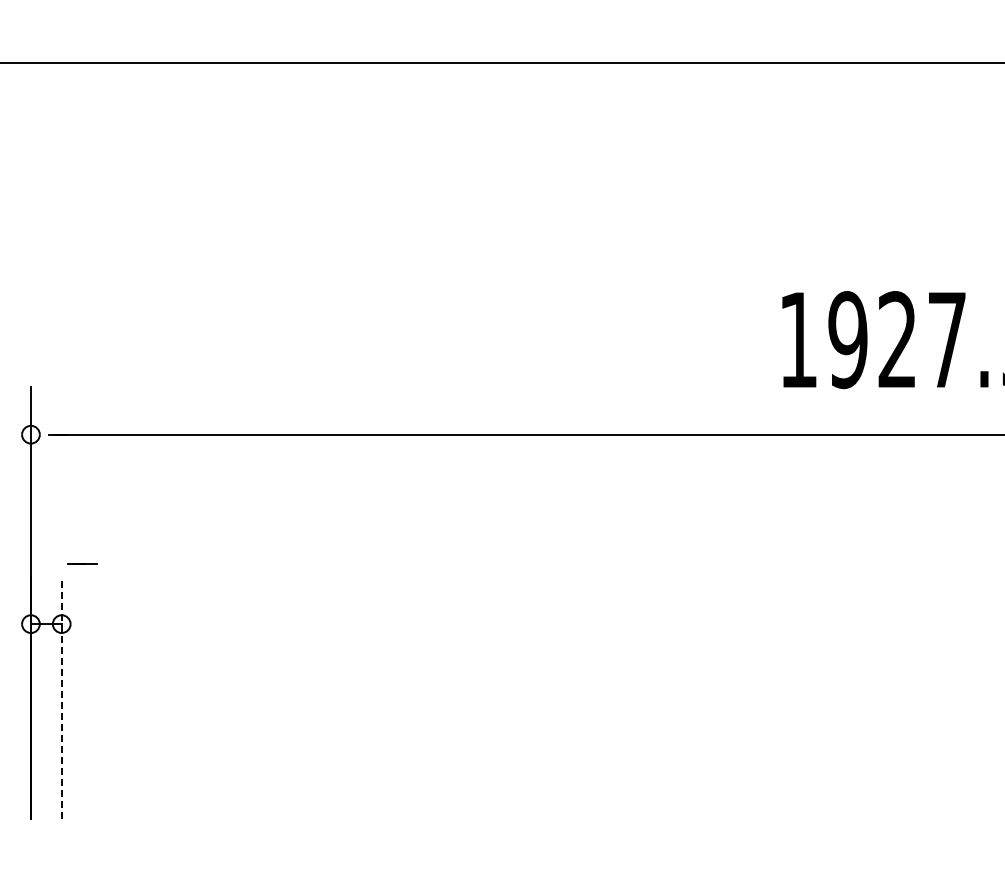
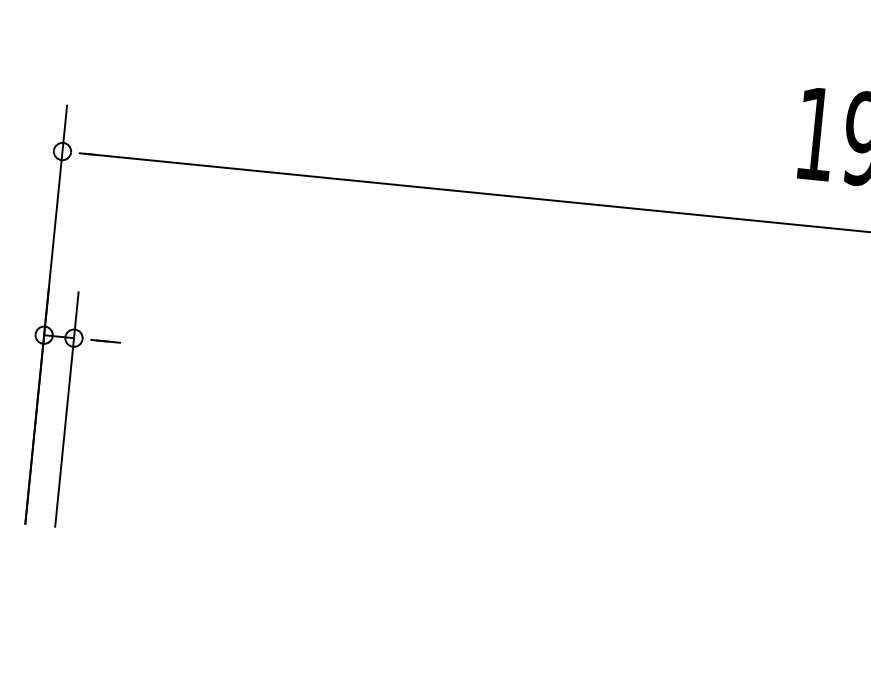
line: (82, 563) -> (105, 340), moved
line: (61, 697) -> (66, 409), dashed -> solid

